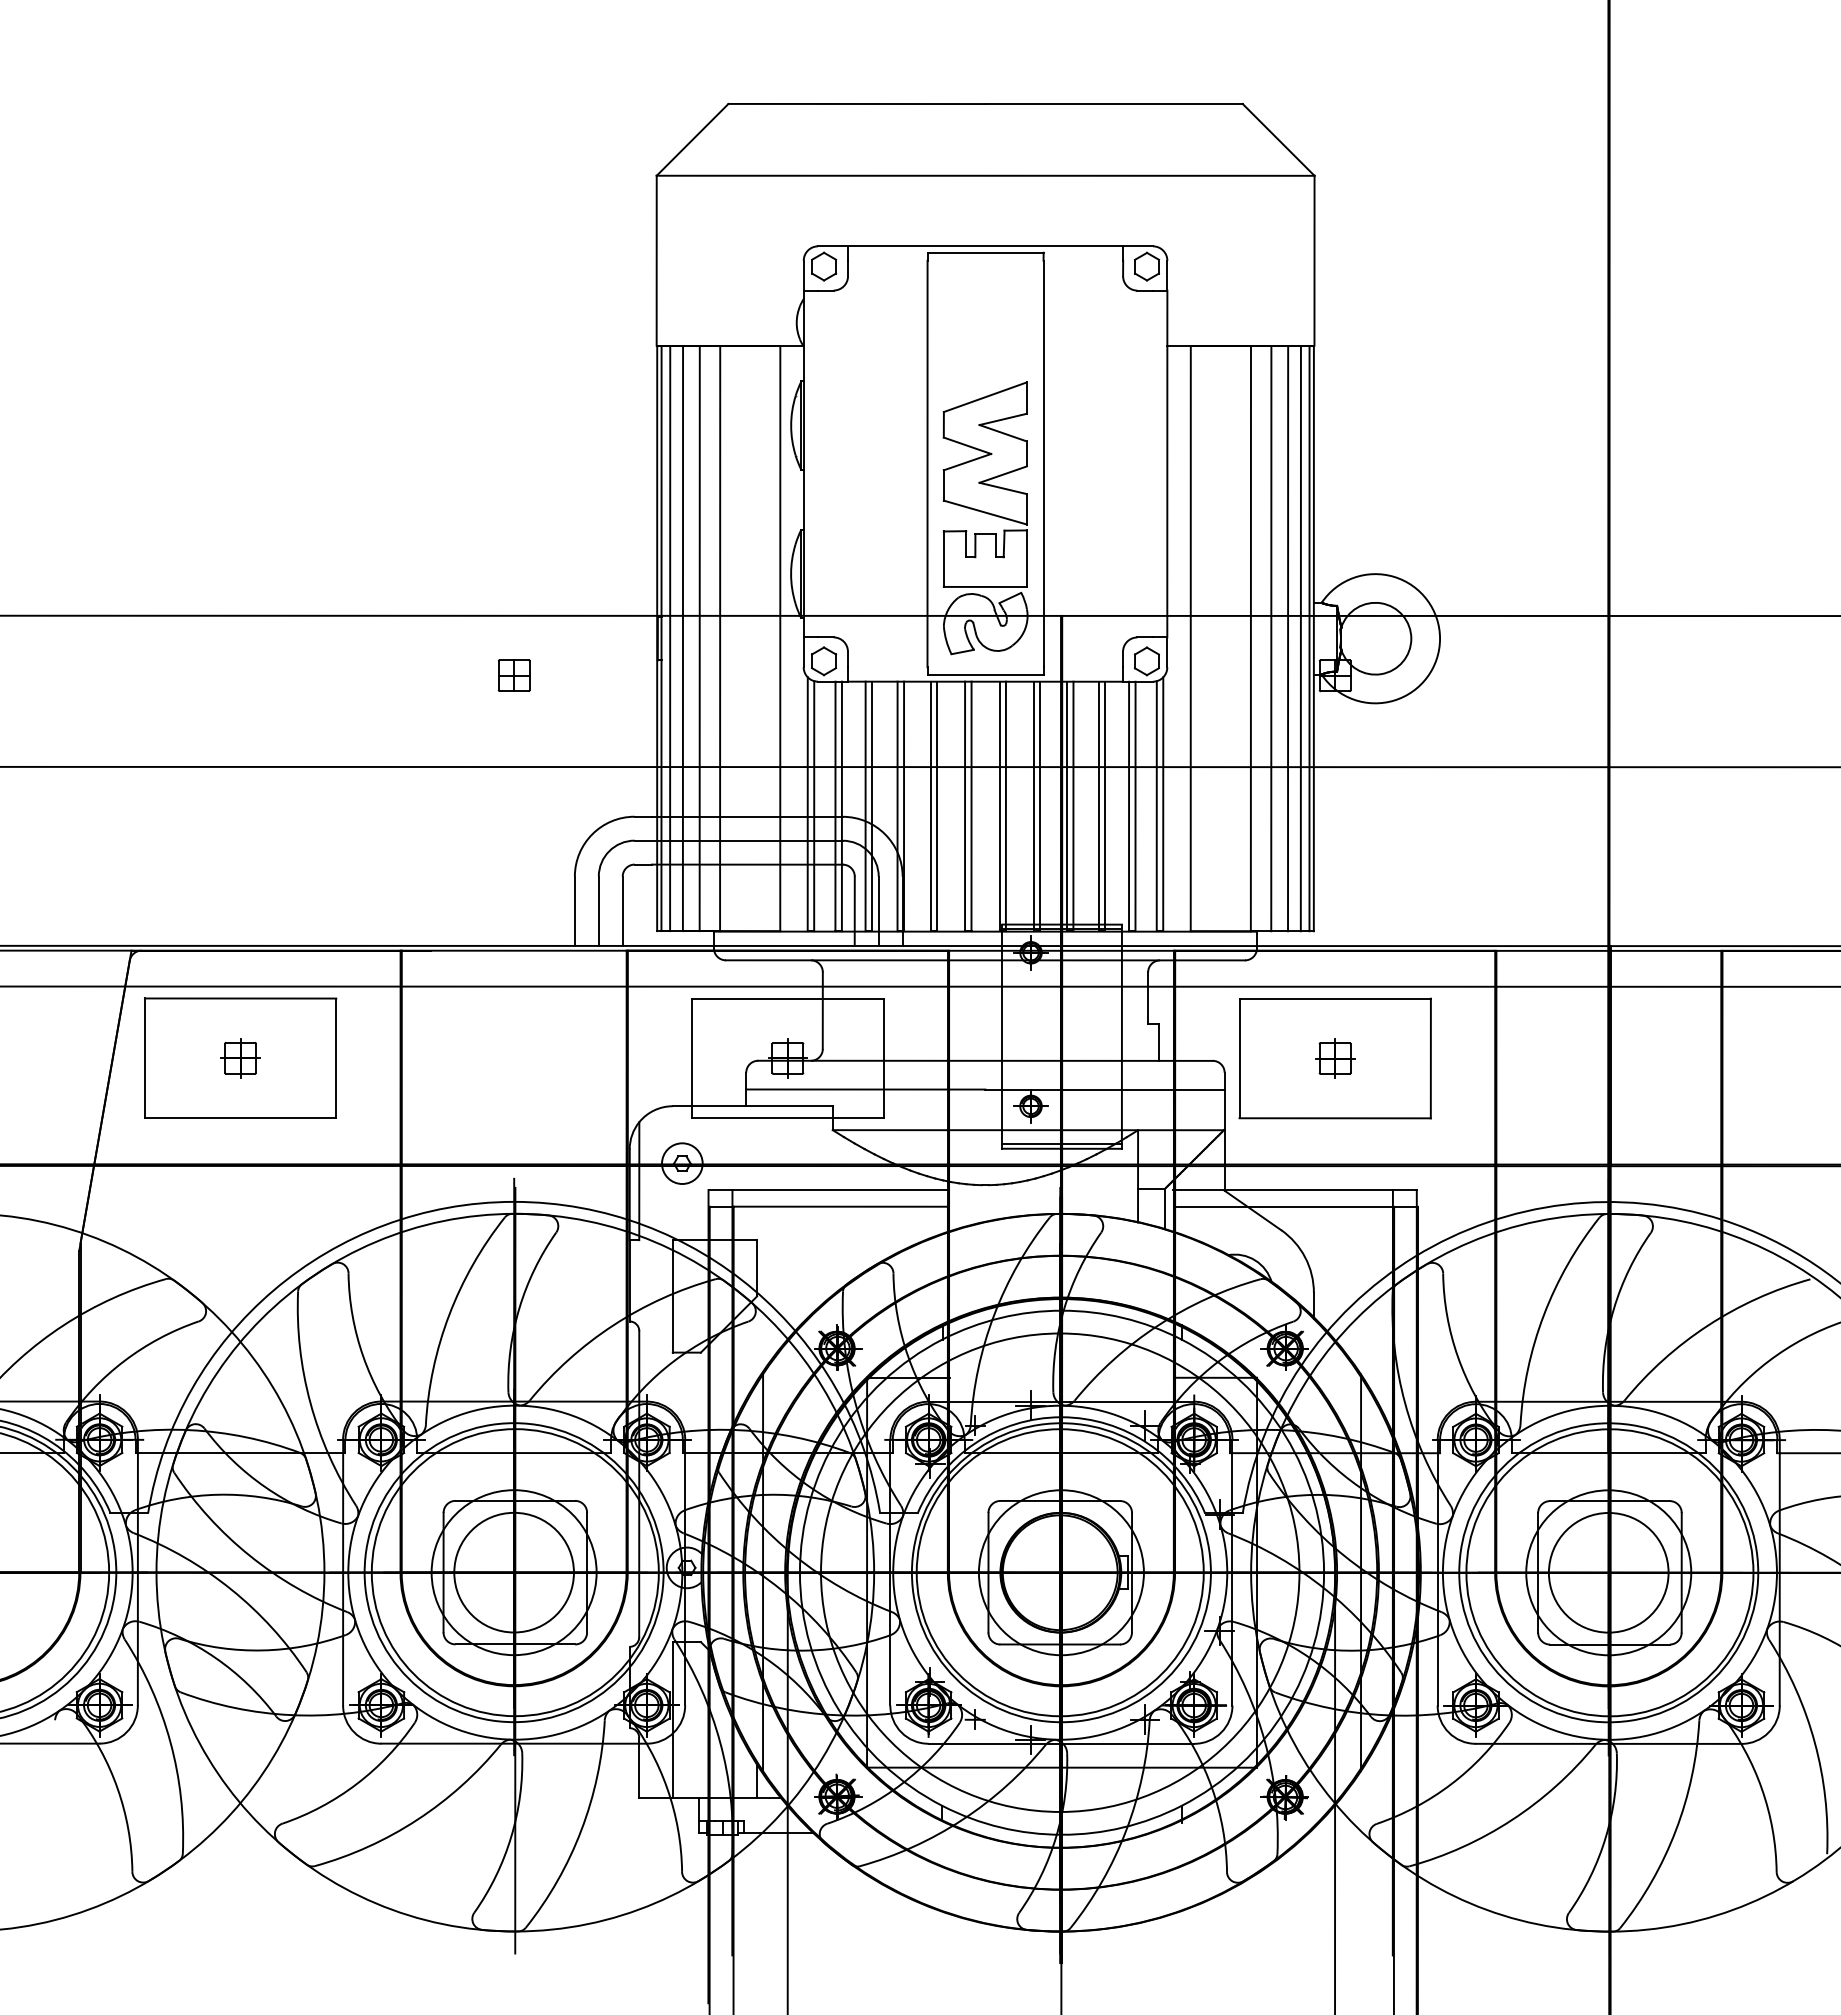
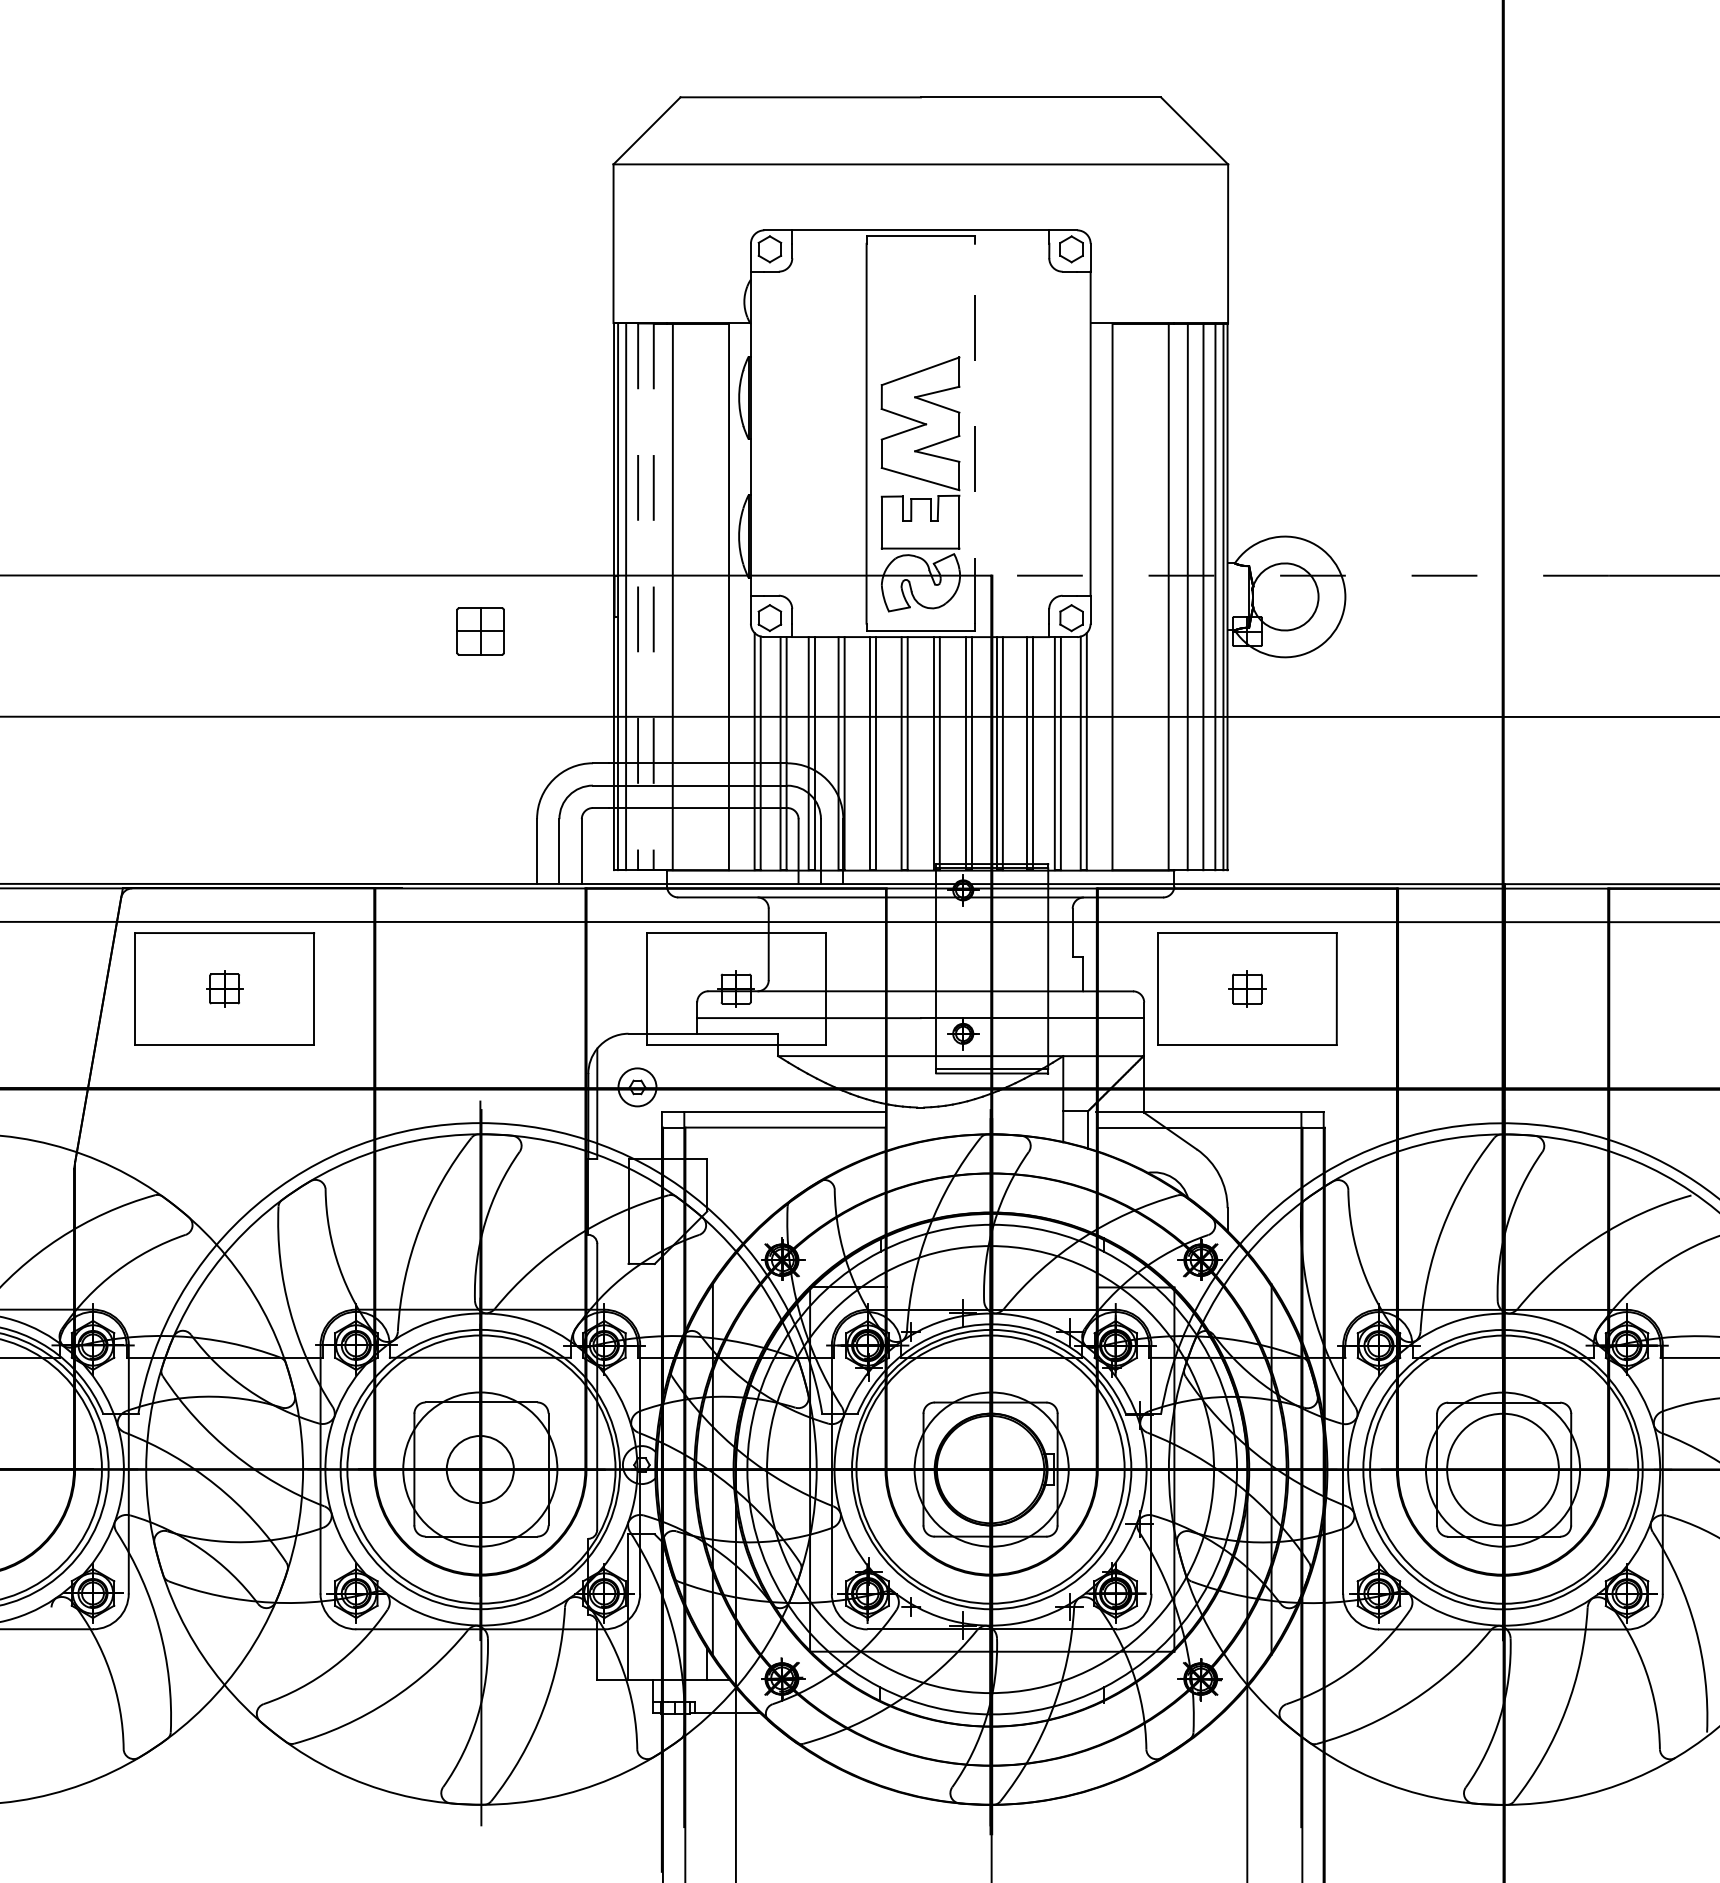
line: (1043, 463) -> (974, 433), solid -> dashed
line: (1392, 615) -> (1300, 575), solid -> dashed
line: (682, 638) -> (637, 596), solid -> dashed
line: (699, 638) -> (653, 596), solid -> dashed
part: (513, 675) -> (479, 631), size x1.6
circle: (513, 1572) -> (479, 1469), size x0.6

